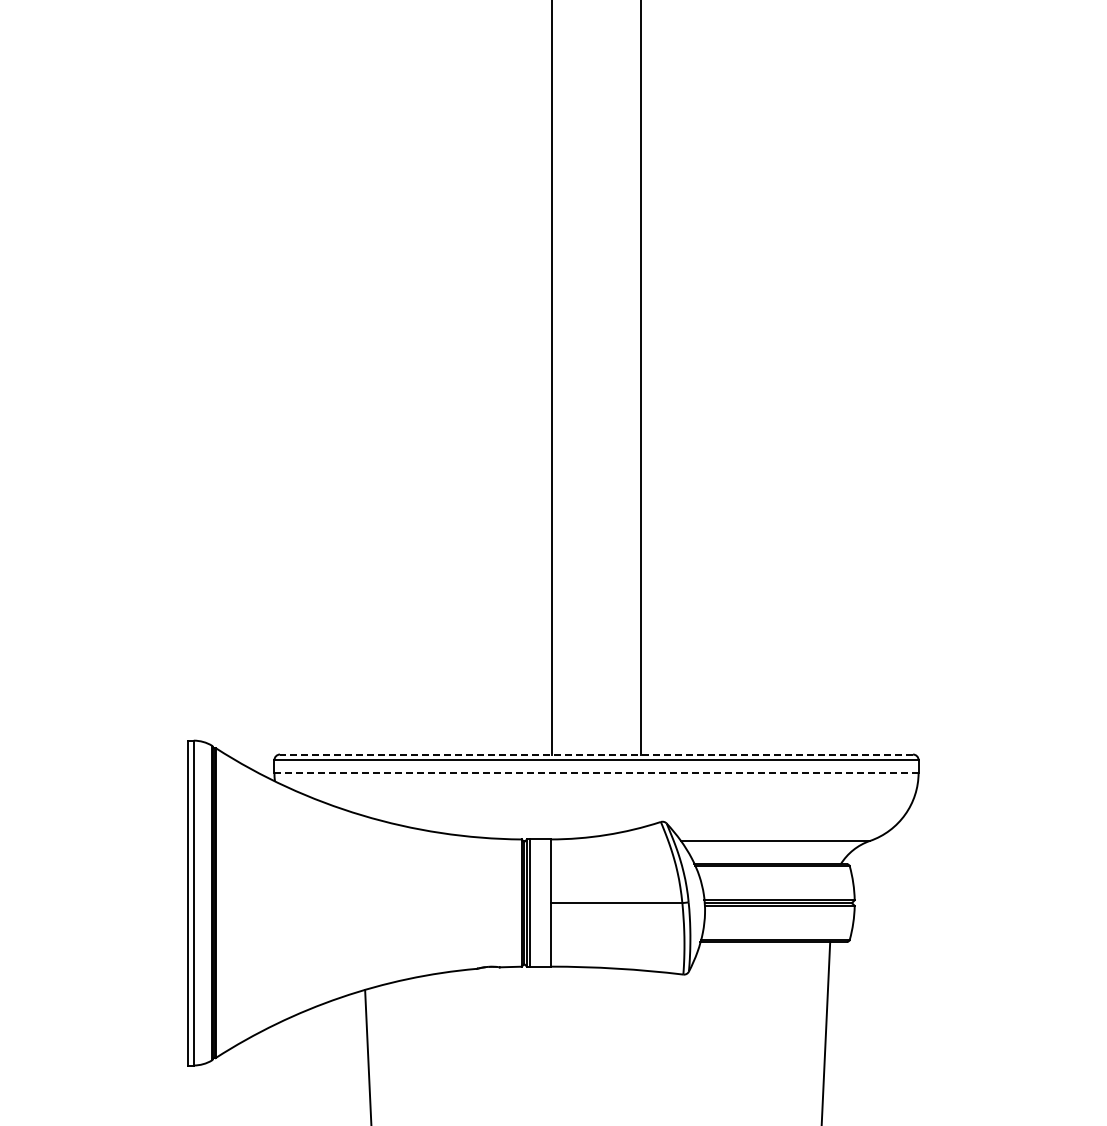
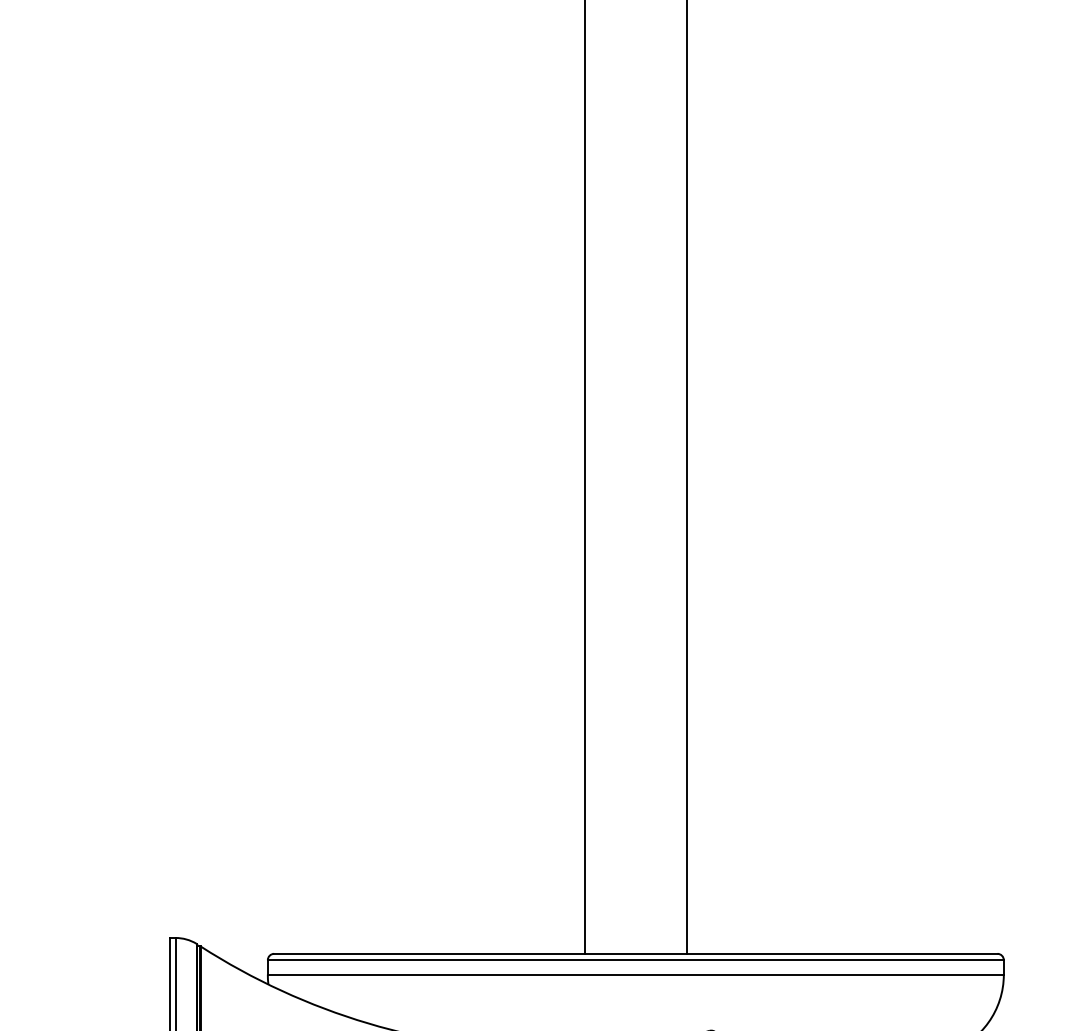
line: (596, 754) -> (635, 953), dashed -> solid
line: (597, 772) -> (636, 974), dashed -> solid

